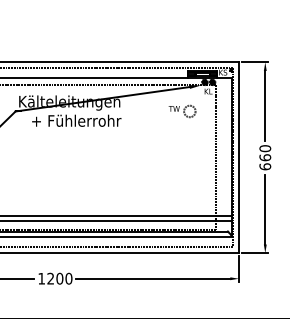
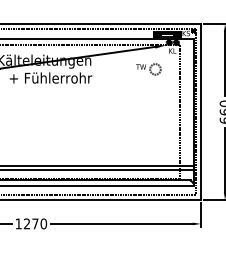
text: (59, 278) -> (35, 223), 1200 -> 1270

